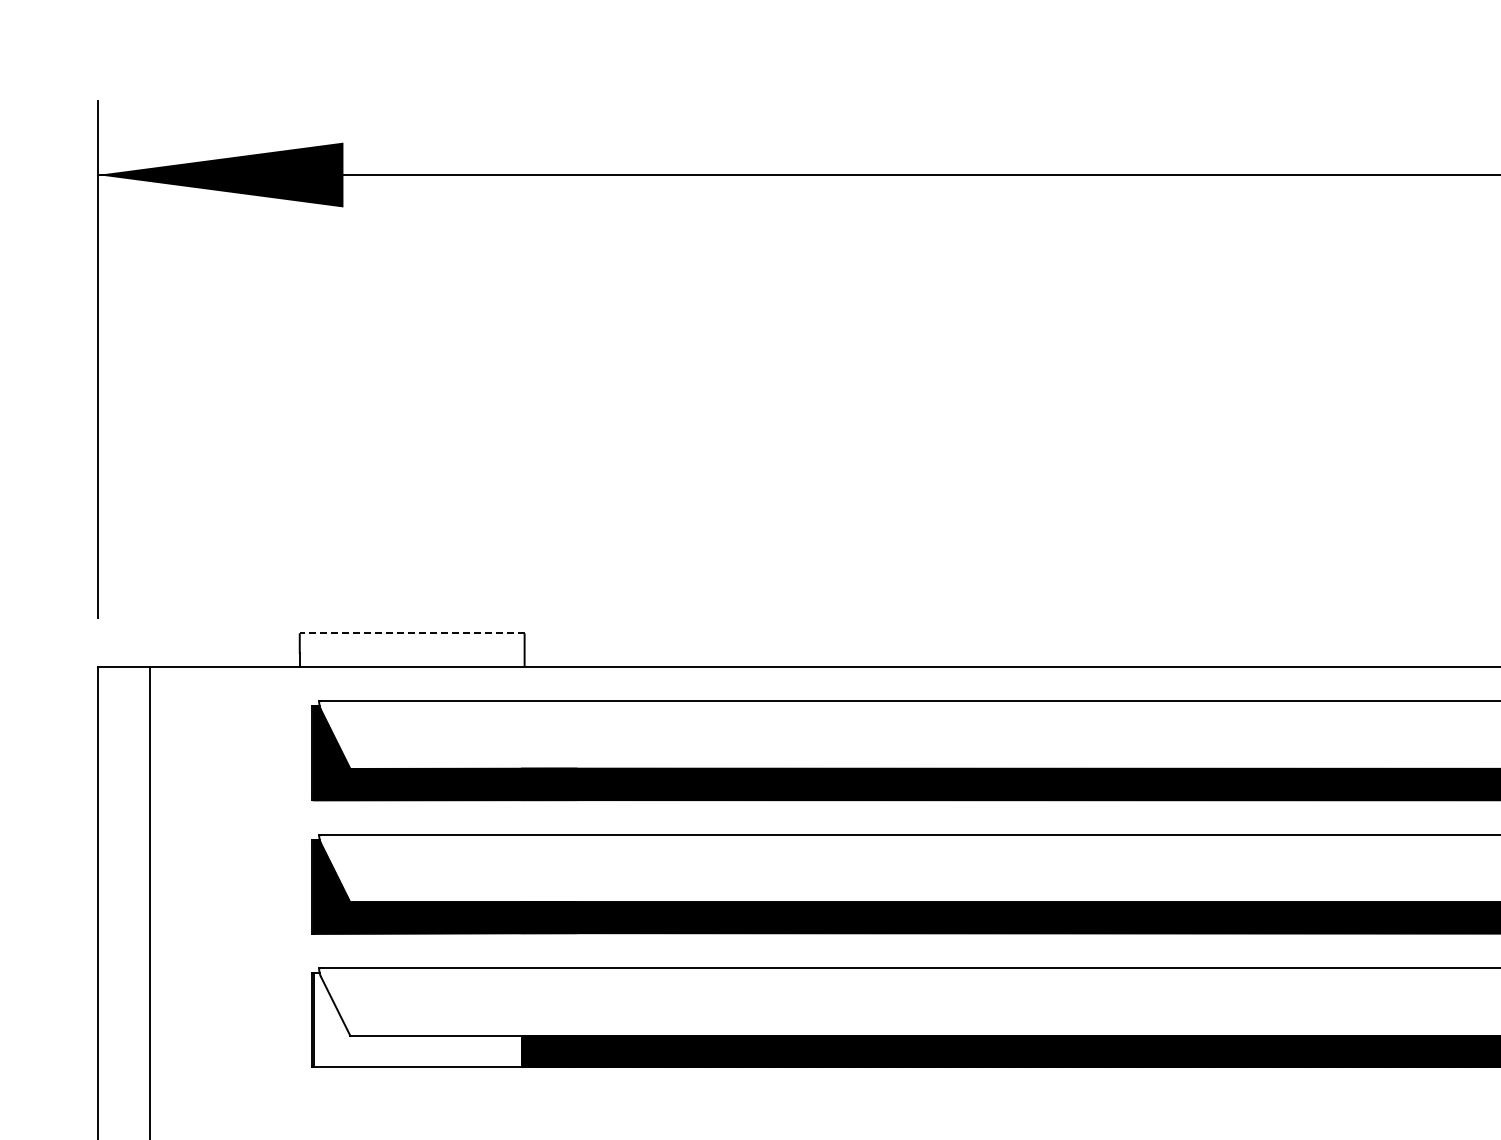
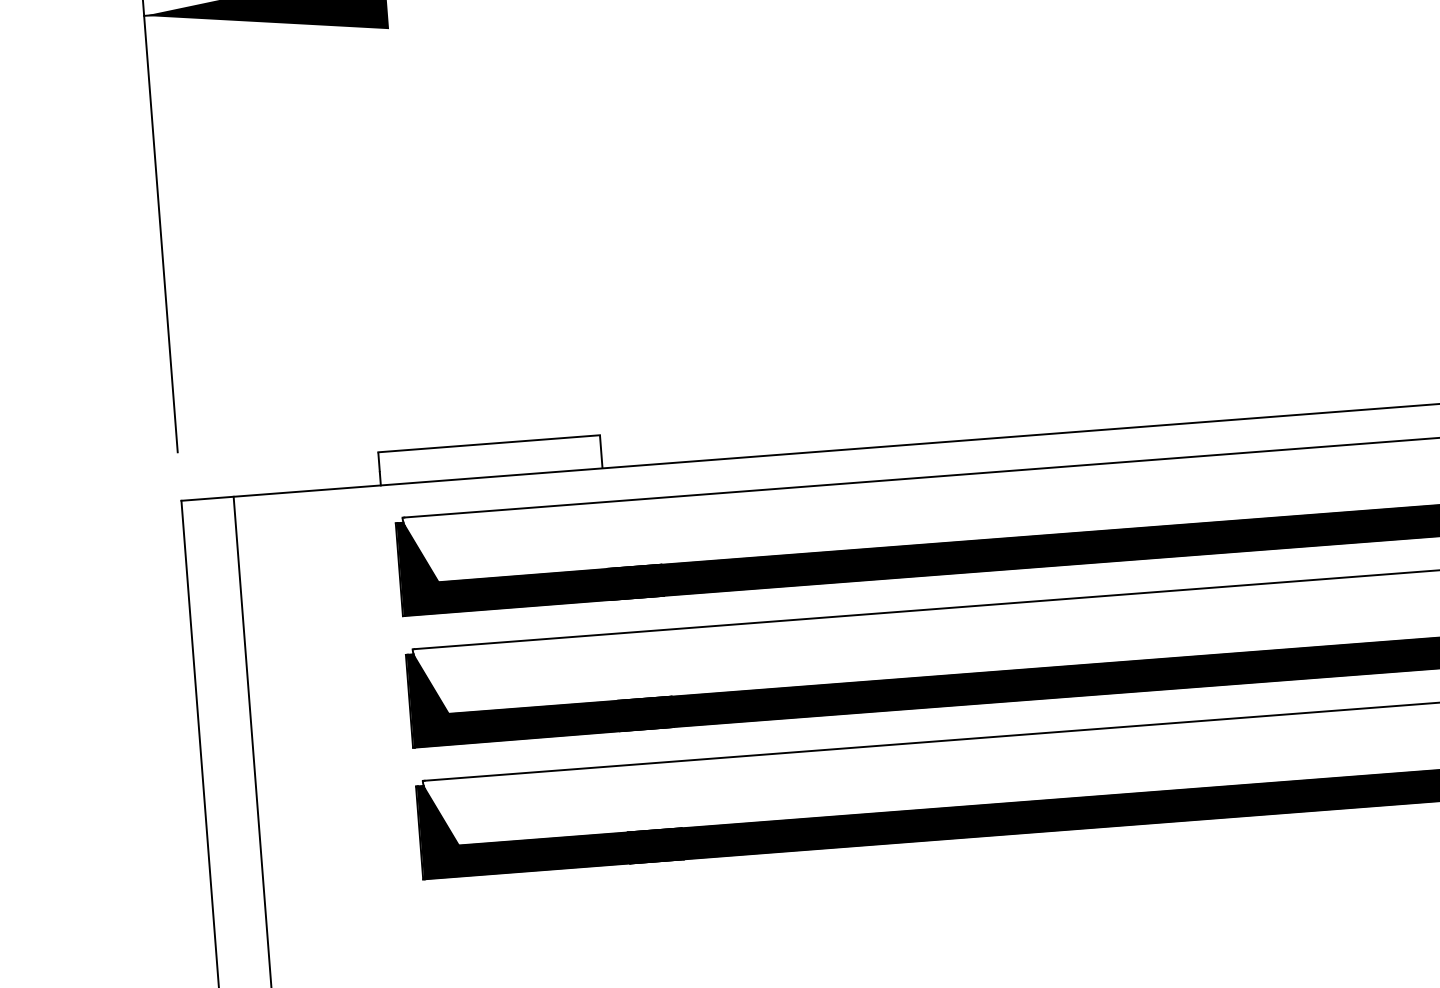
line: (411, 633) -> (488, 444), dashed -> solid
hatch: (444, 1020) -> (550, 823), added

